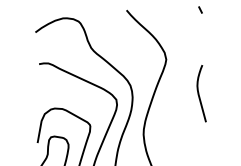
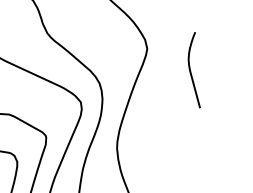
curve: (199, 93) -> (191, 69), moved

